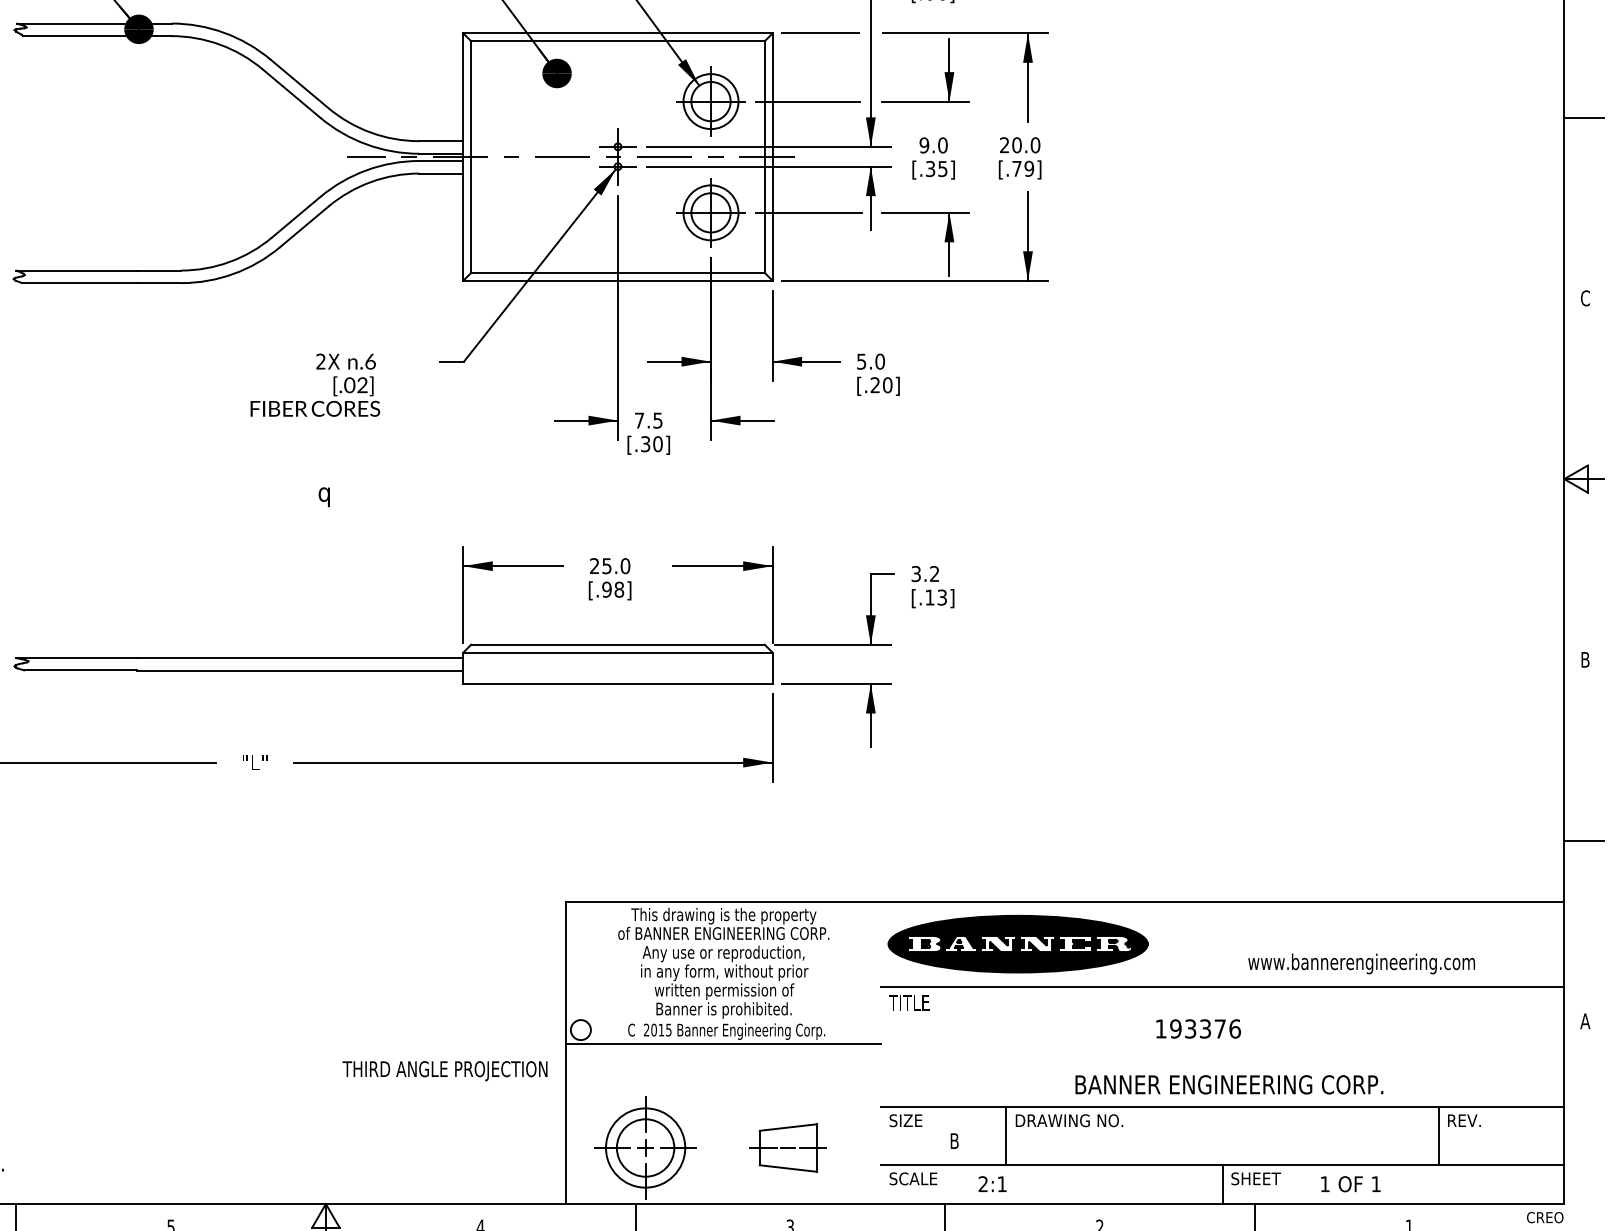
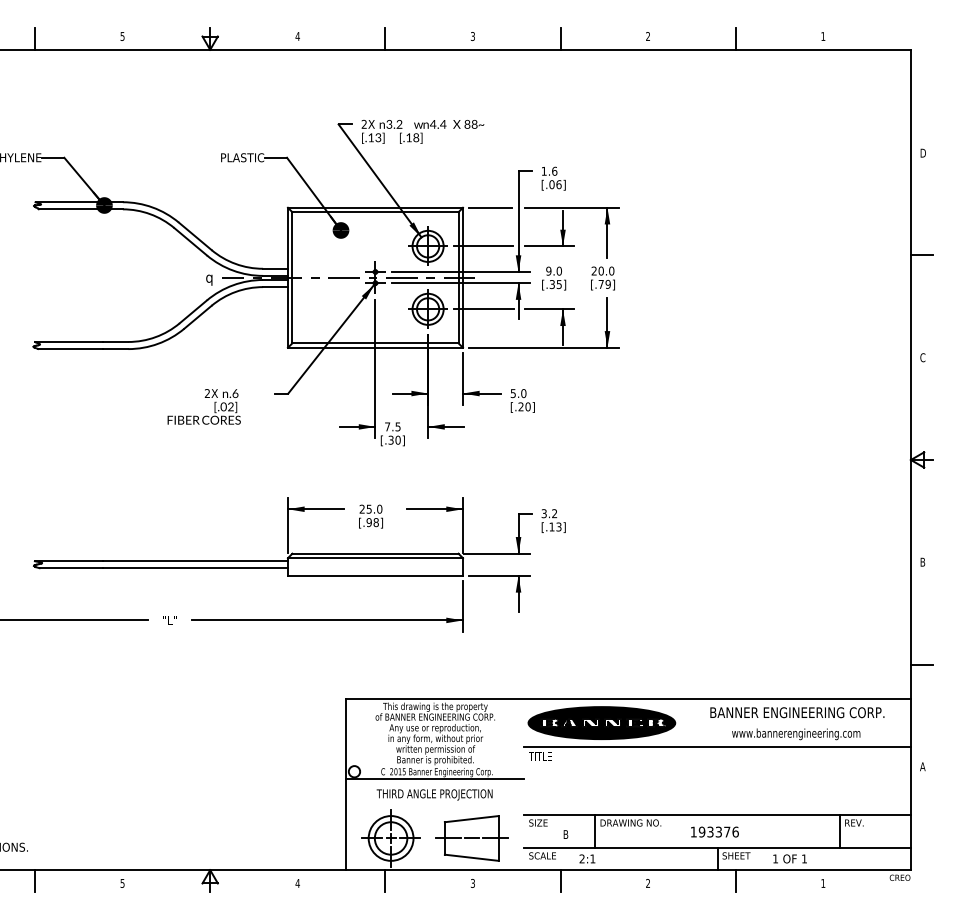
text: (324, 495) -> (209, 279), moved
text: (1197, 1027) -> (714, 831), moved
text: (444, 1070) -> (434, 794), moved
text: (1229, 1084) -> (797, 712), moved
part: (787, 1148) -> (471, 838), size x1.67

